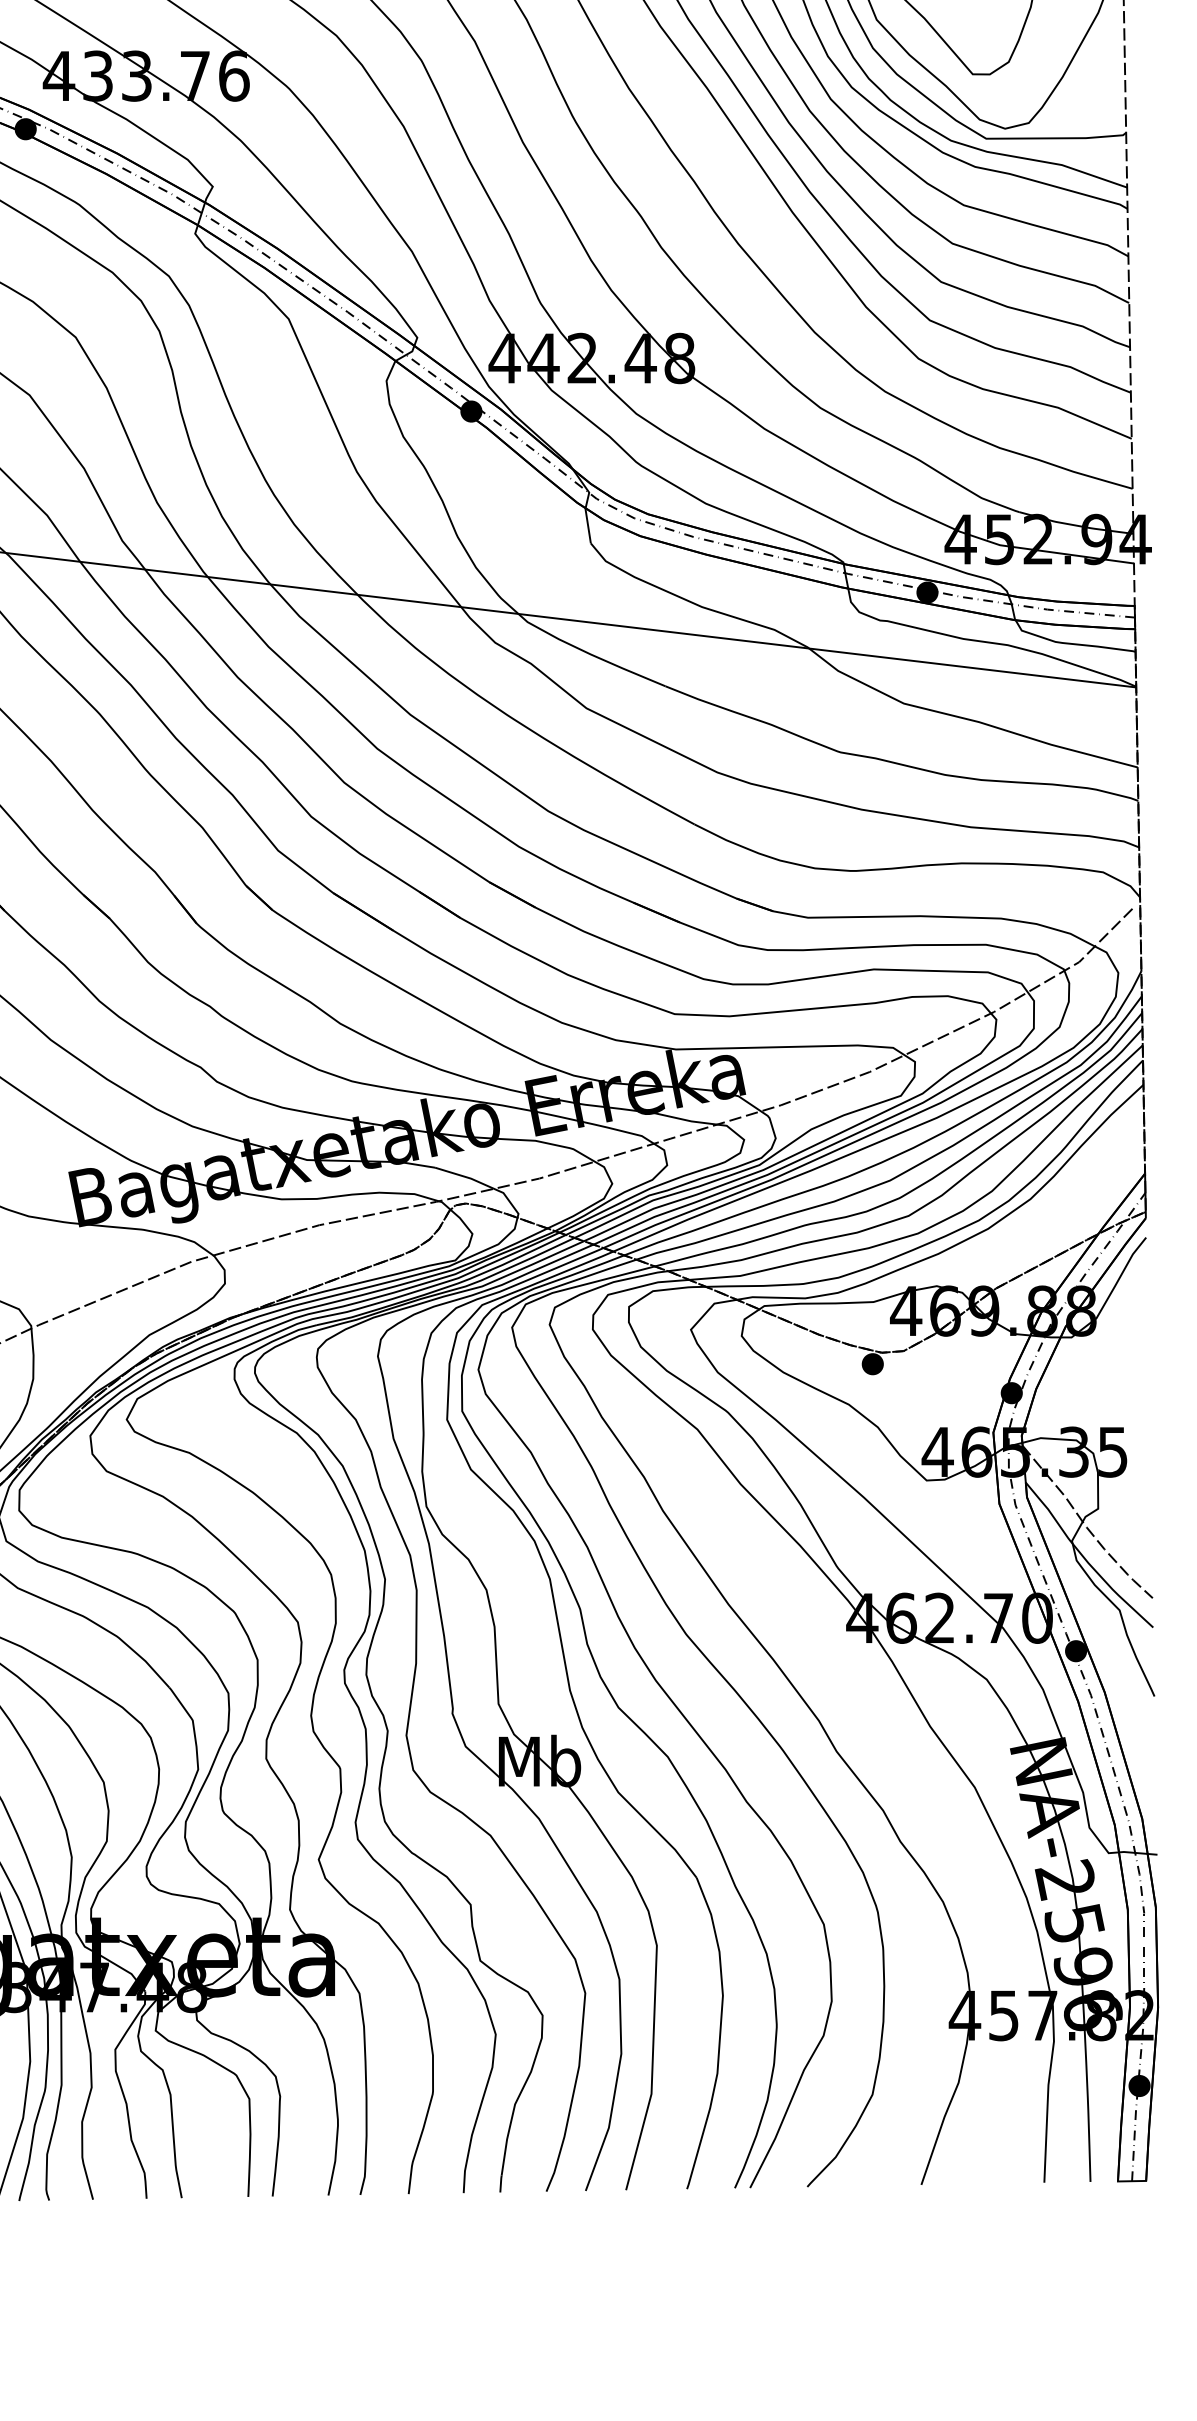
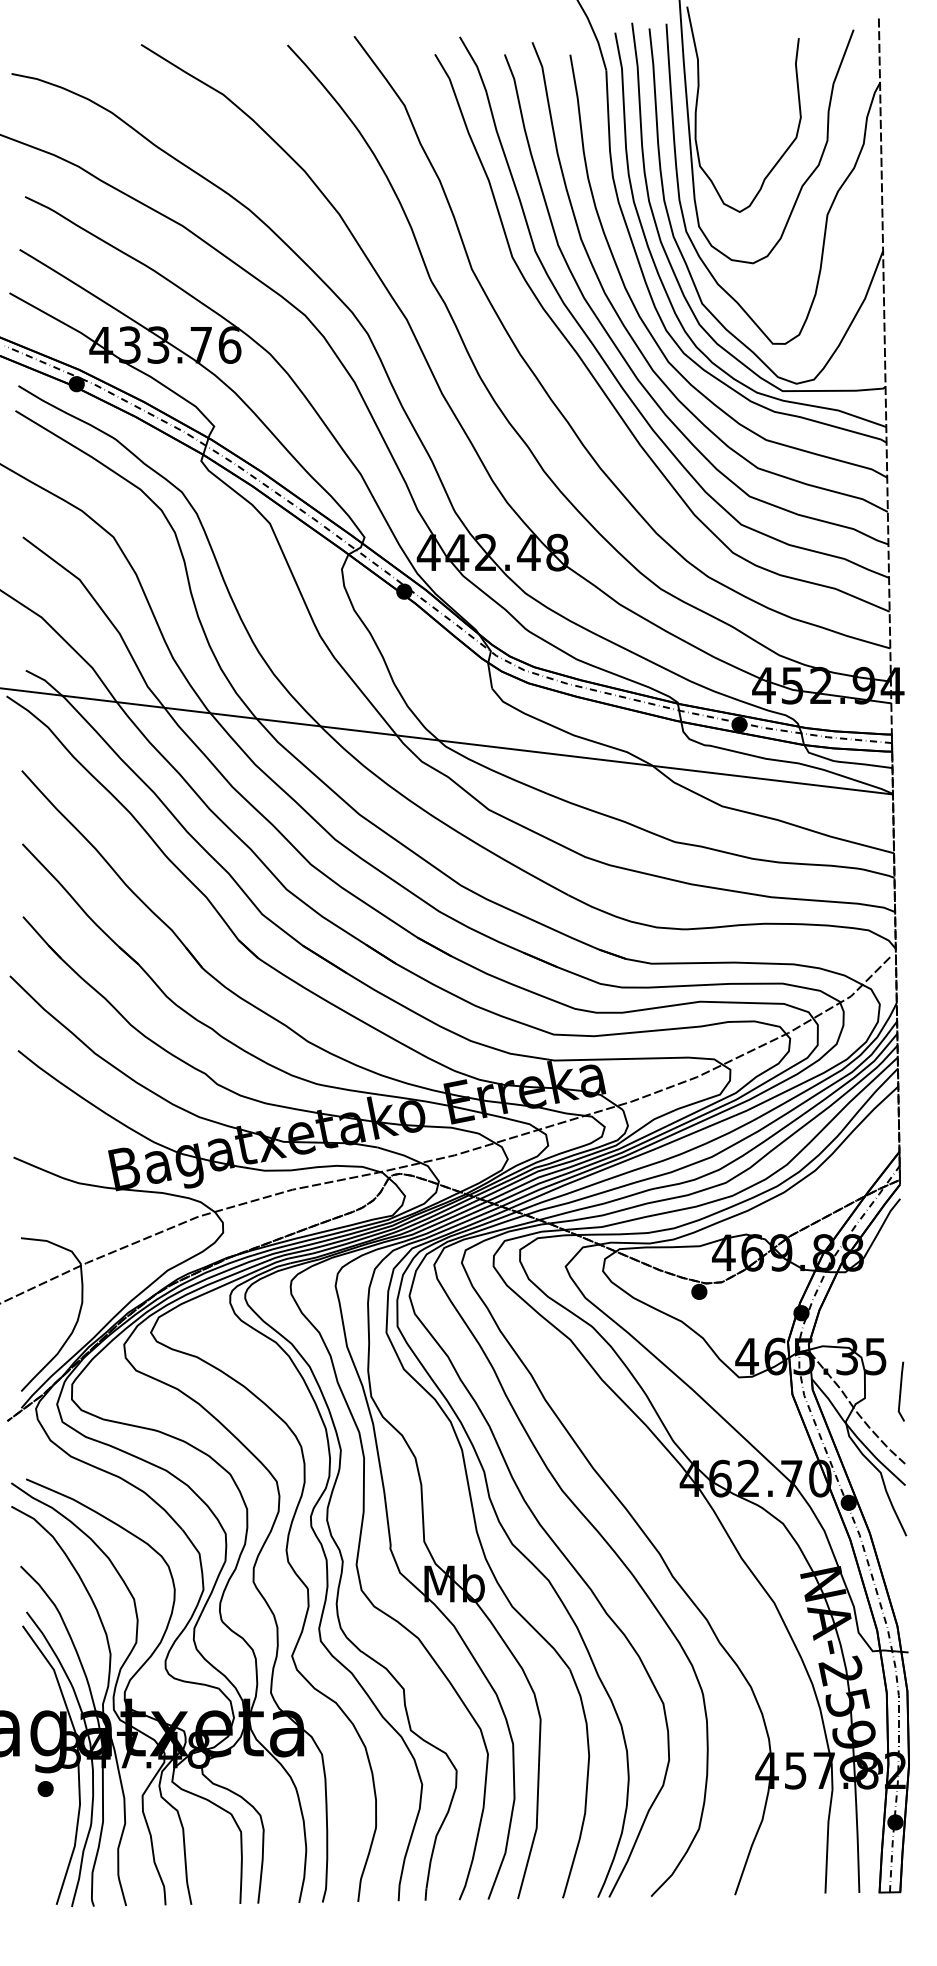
line: (1146, 1499) -> (900, 1391), added

